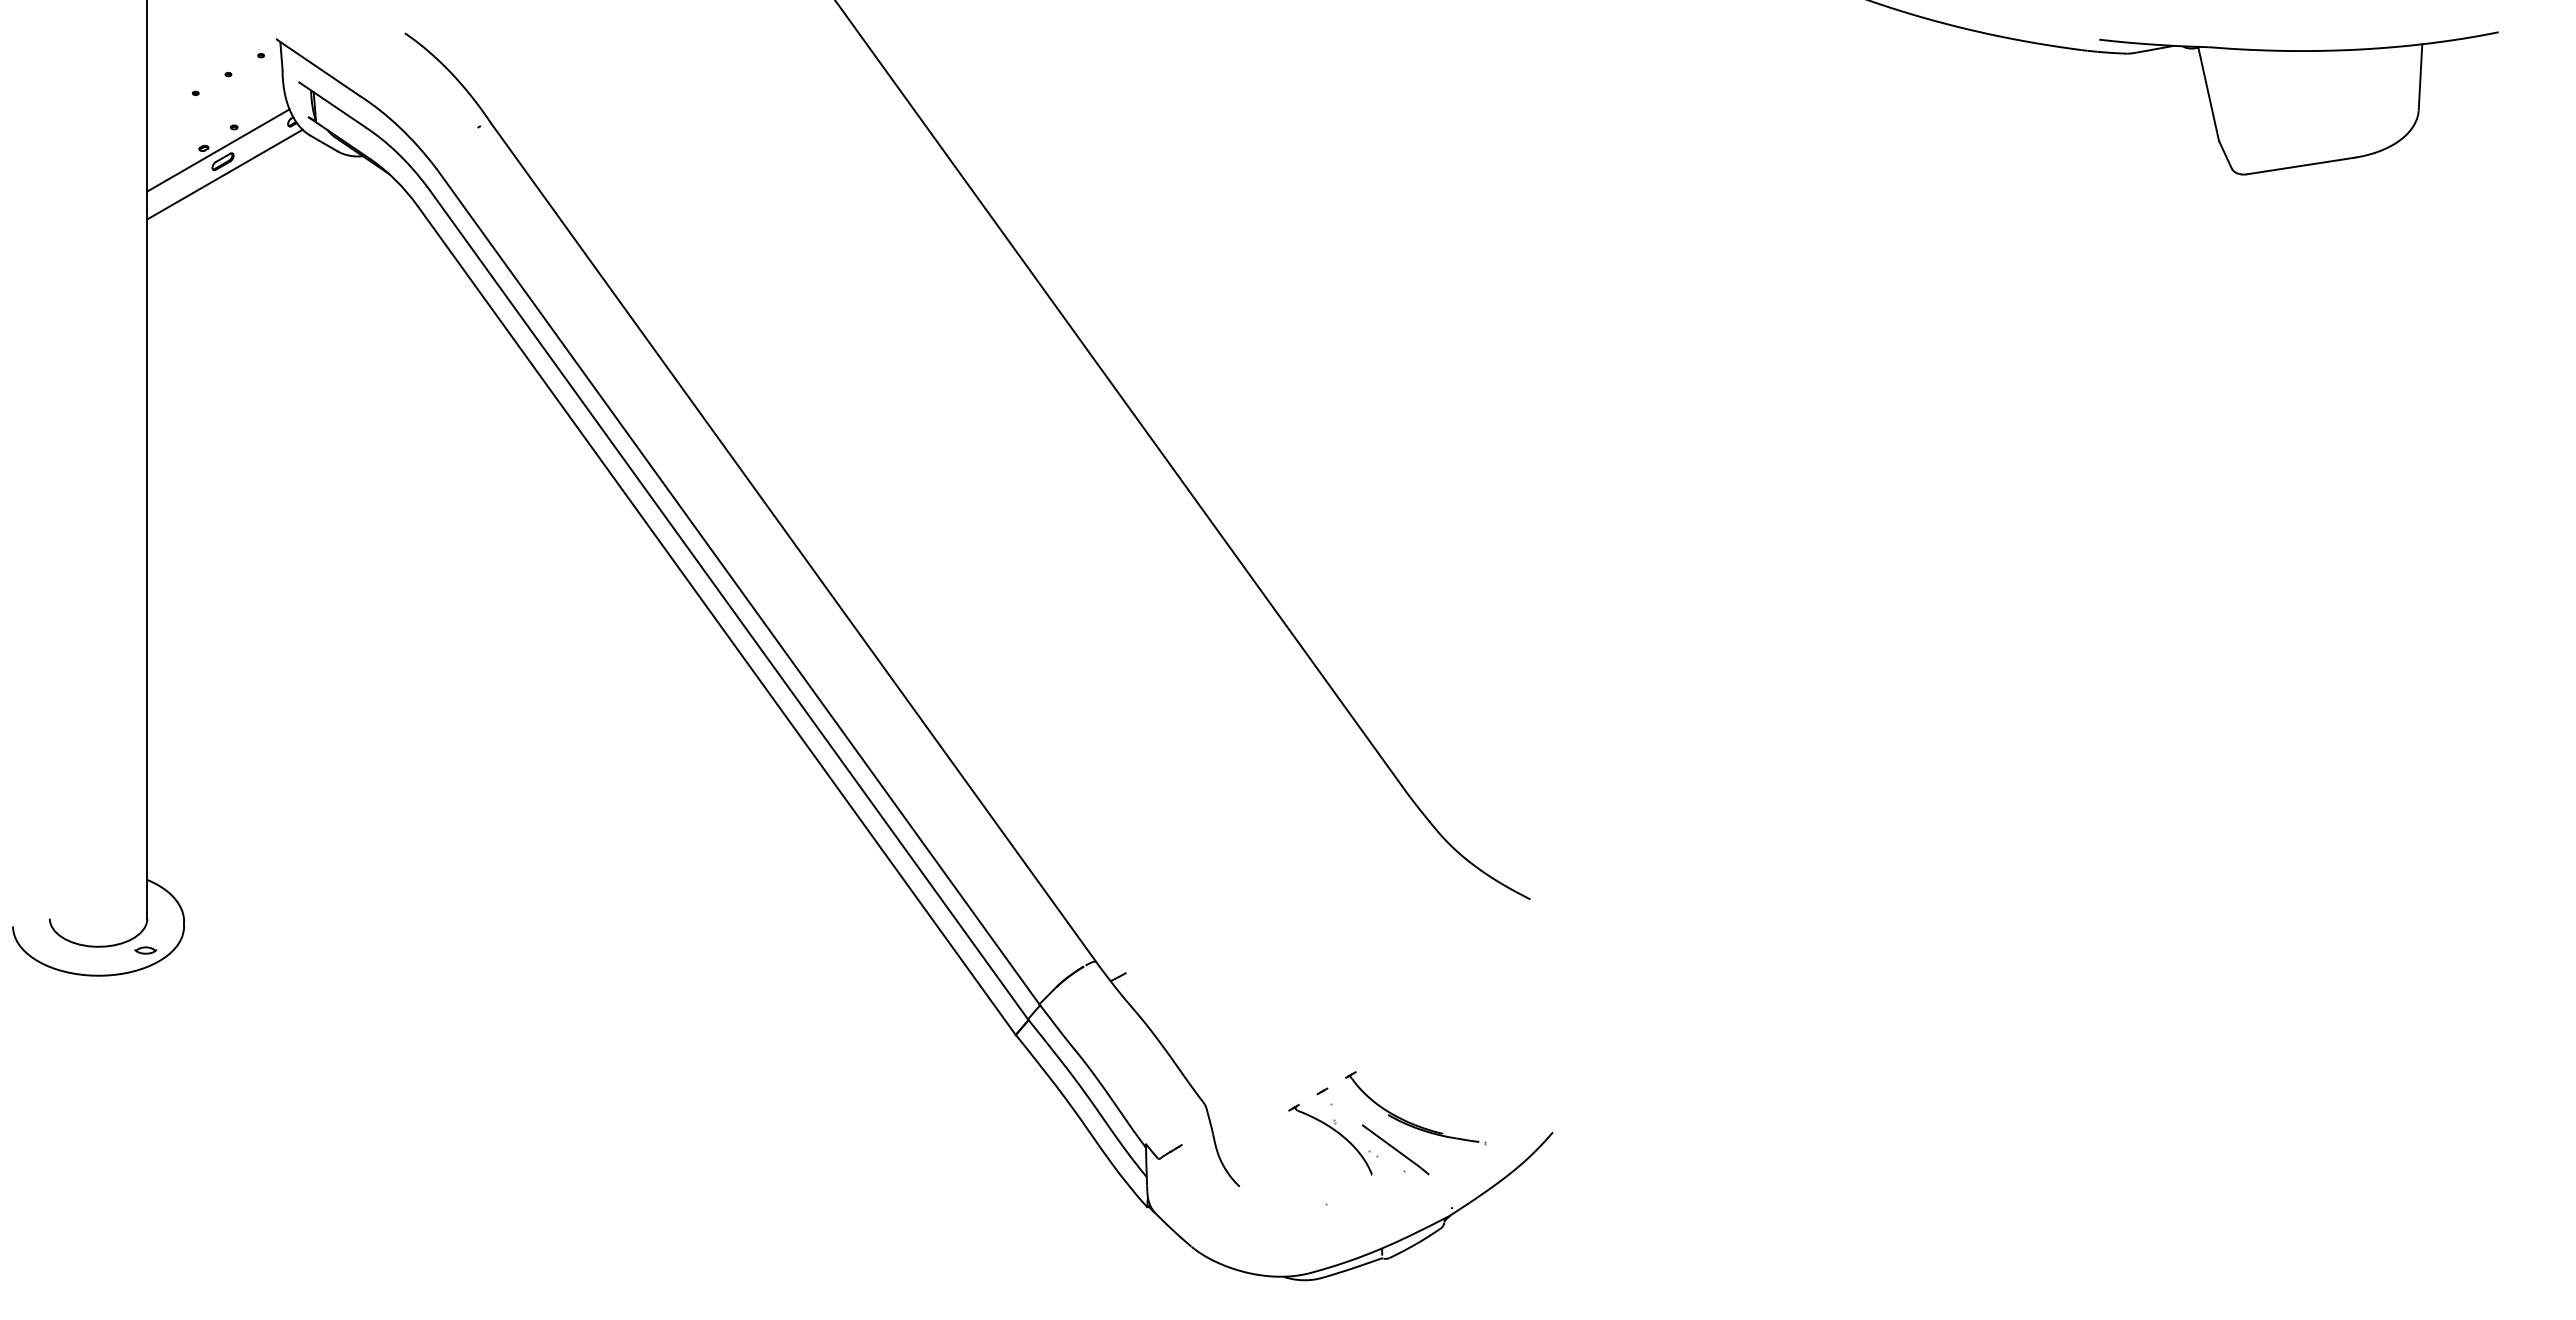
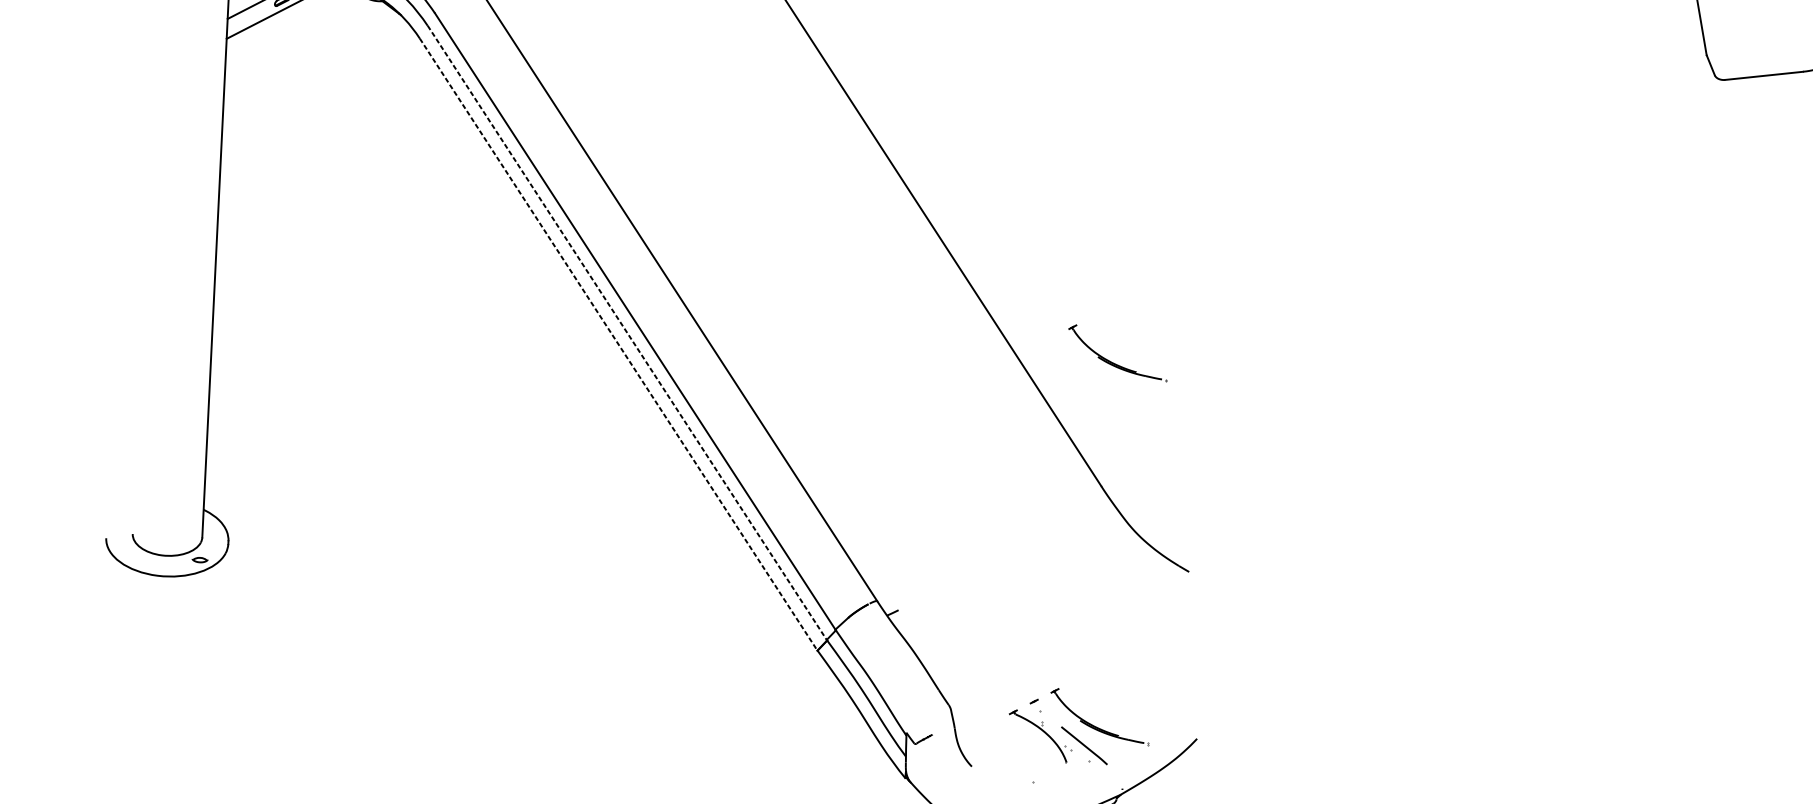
line: (727, 603) -> (626, 332), solid -> dashed
part: (1409, 611) -> (1113, 362), added
line: (716, 620) -> (618, 344), solid -> dashed

